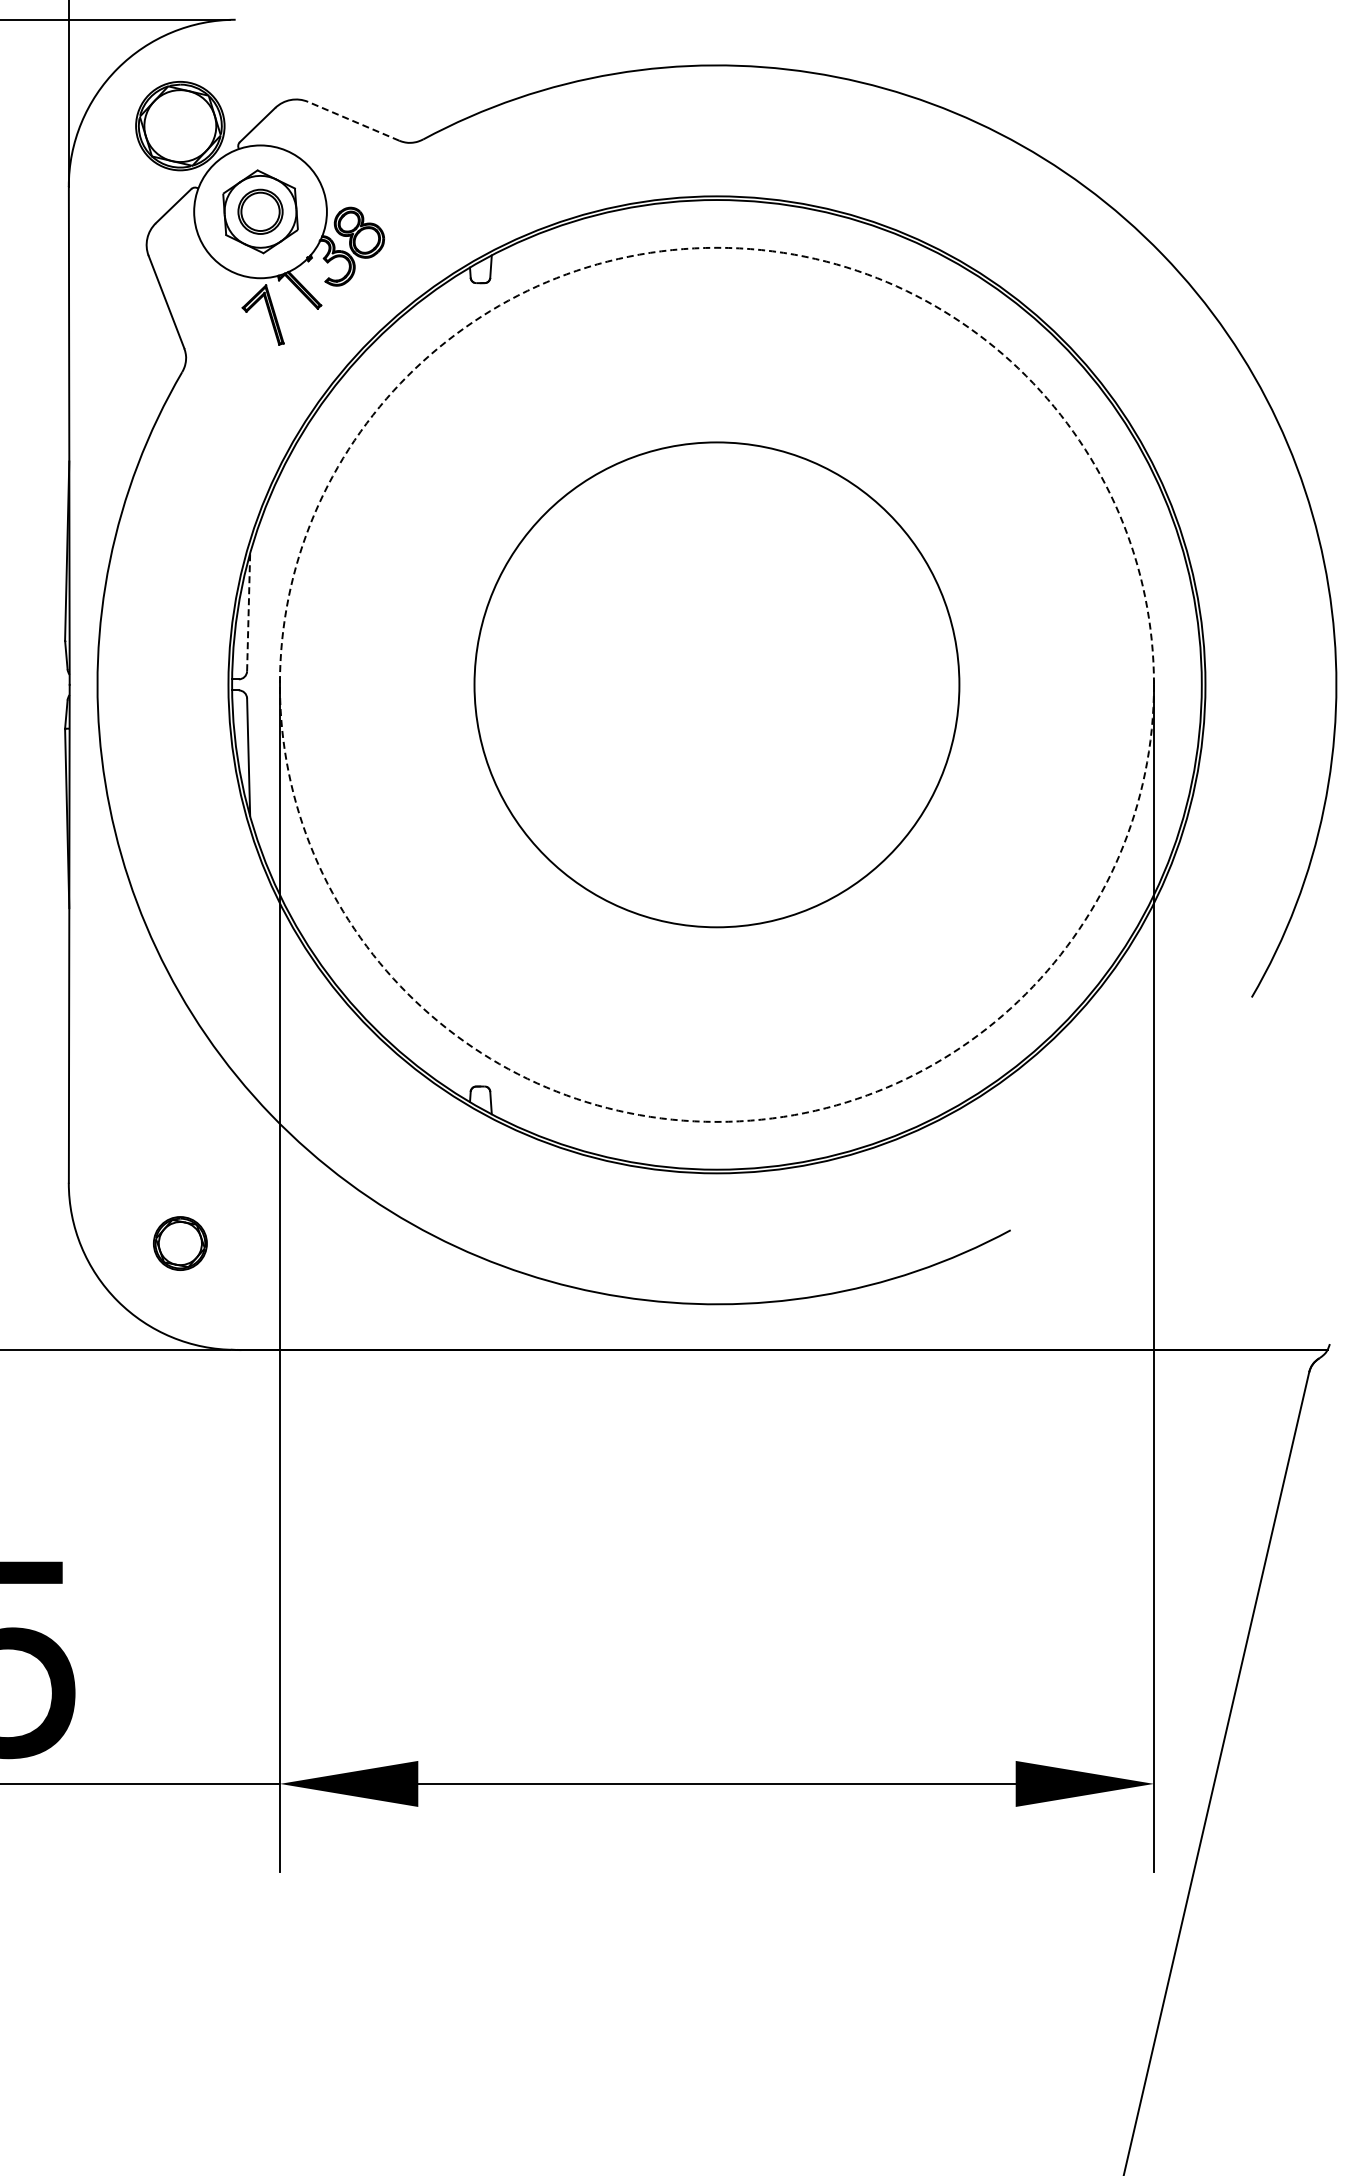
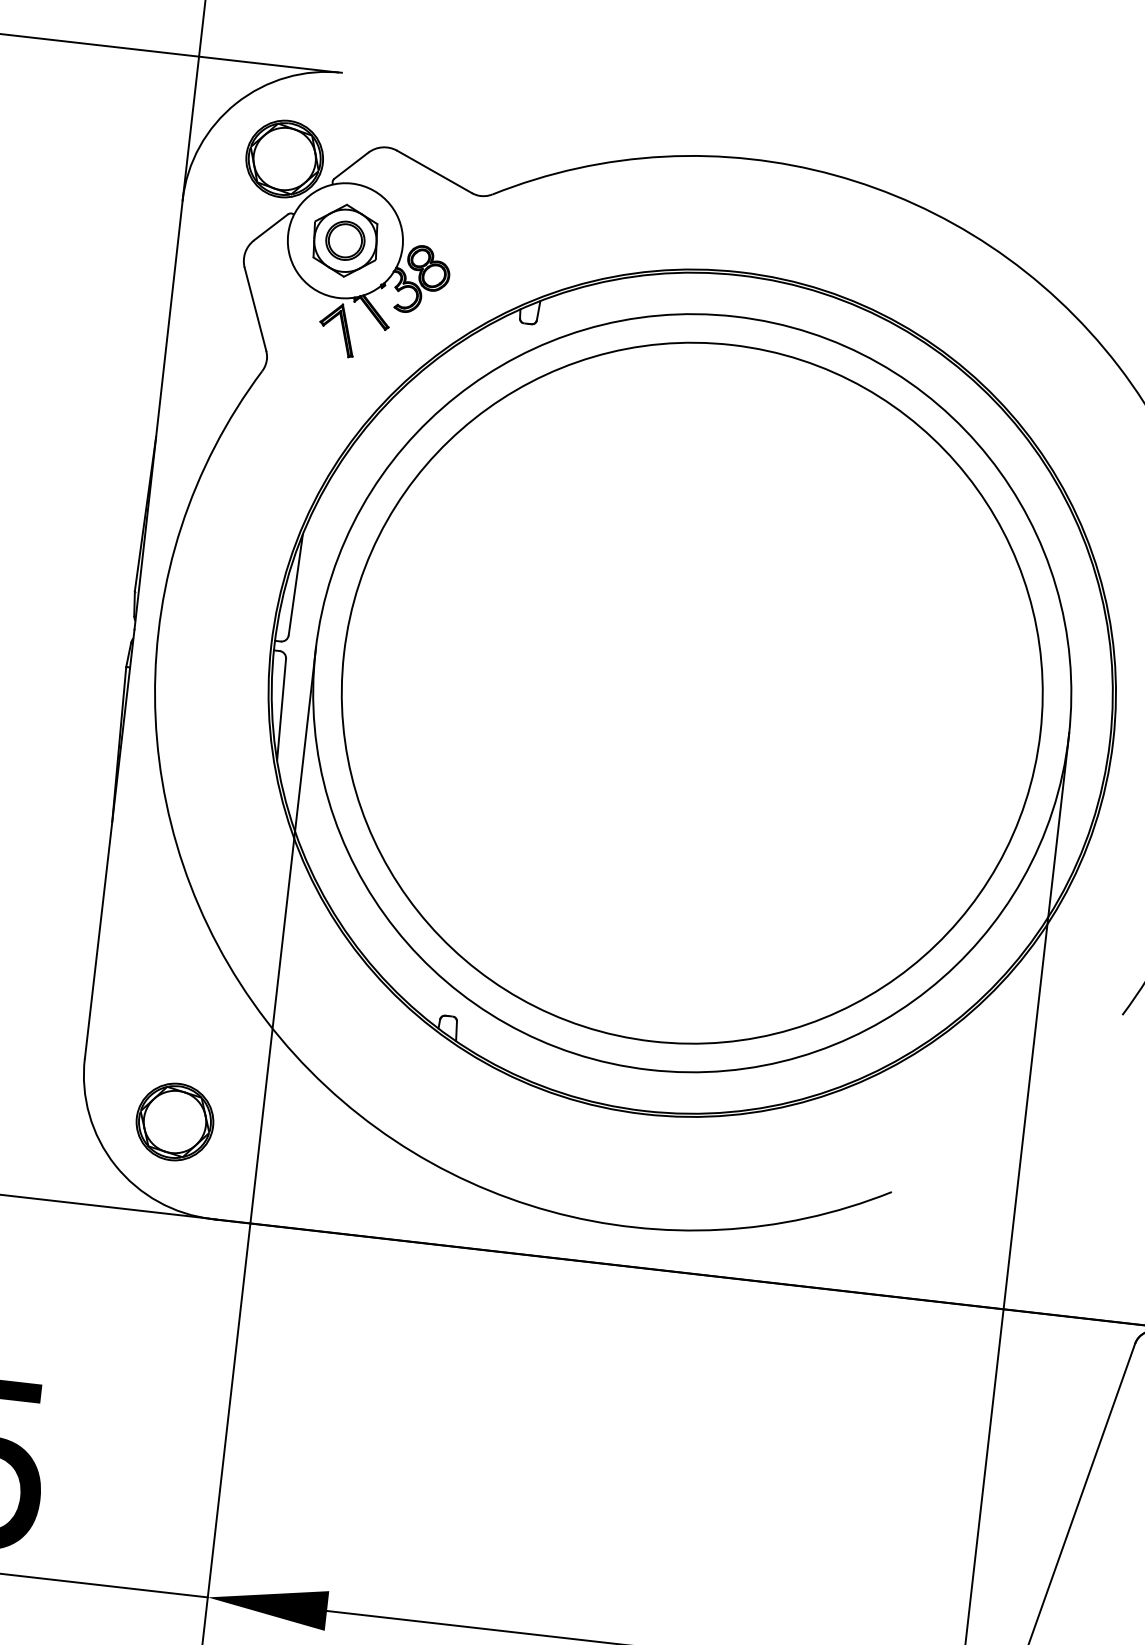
line: (353, 121) -> (434, 172), dashed -> solid
line: (248, 612) -> (295, 584), dashed -> solid
circle: (716, 684) -> (691, 692), dashed -> solid
circle: (716, 684) -> (691, 692), size x1.67
part: (180, 1243) -> (175, 1121), size x1.67

